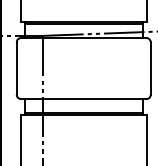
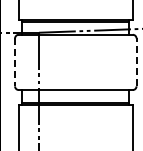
line: (17, 68) -> (15, 62), solid -> dashed
line: (150, 68) -> (136, 62), solid -> dashed

